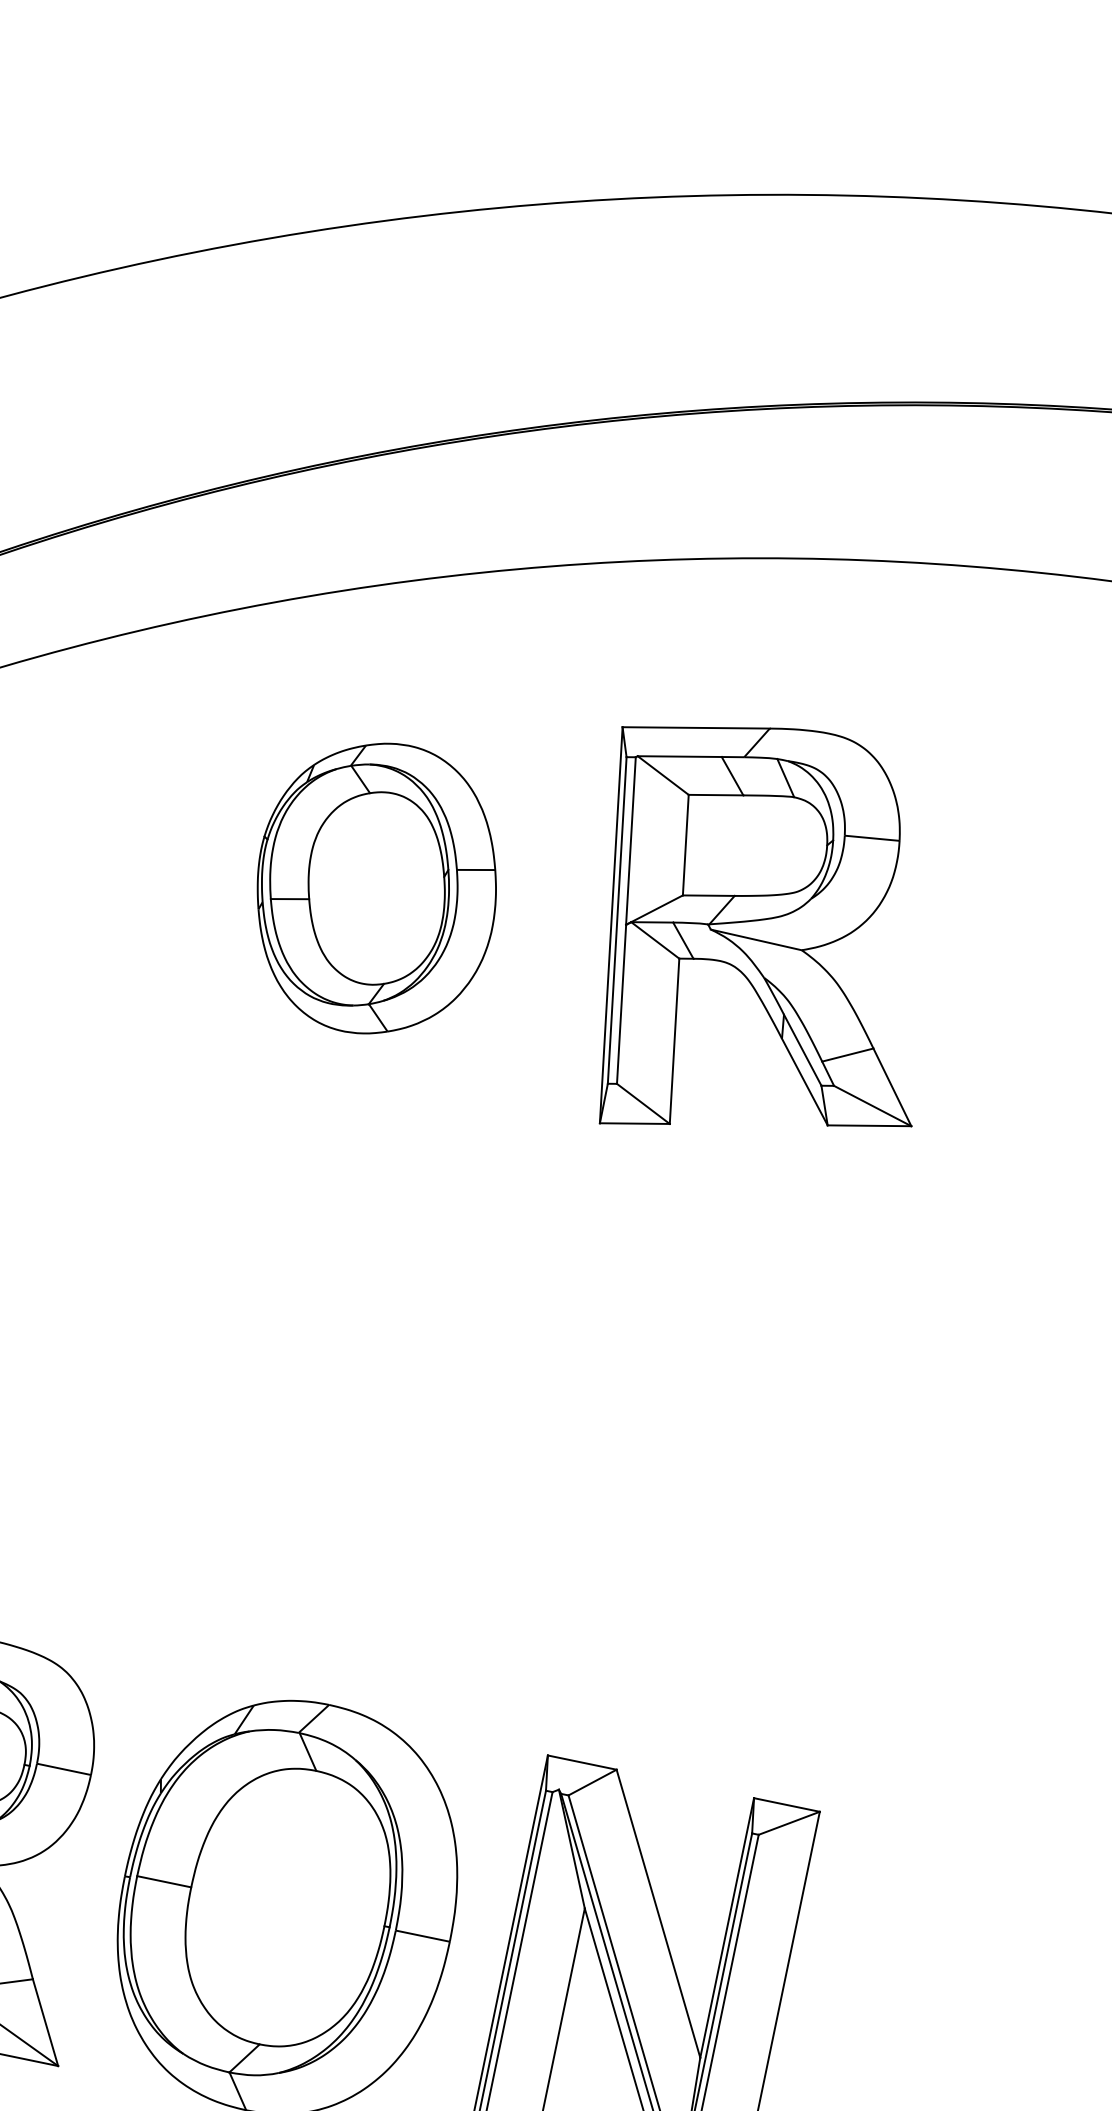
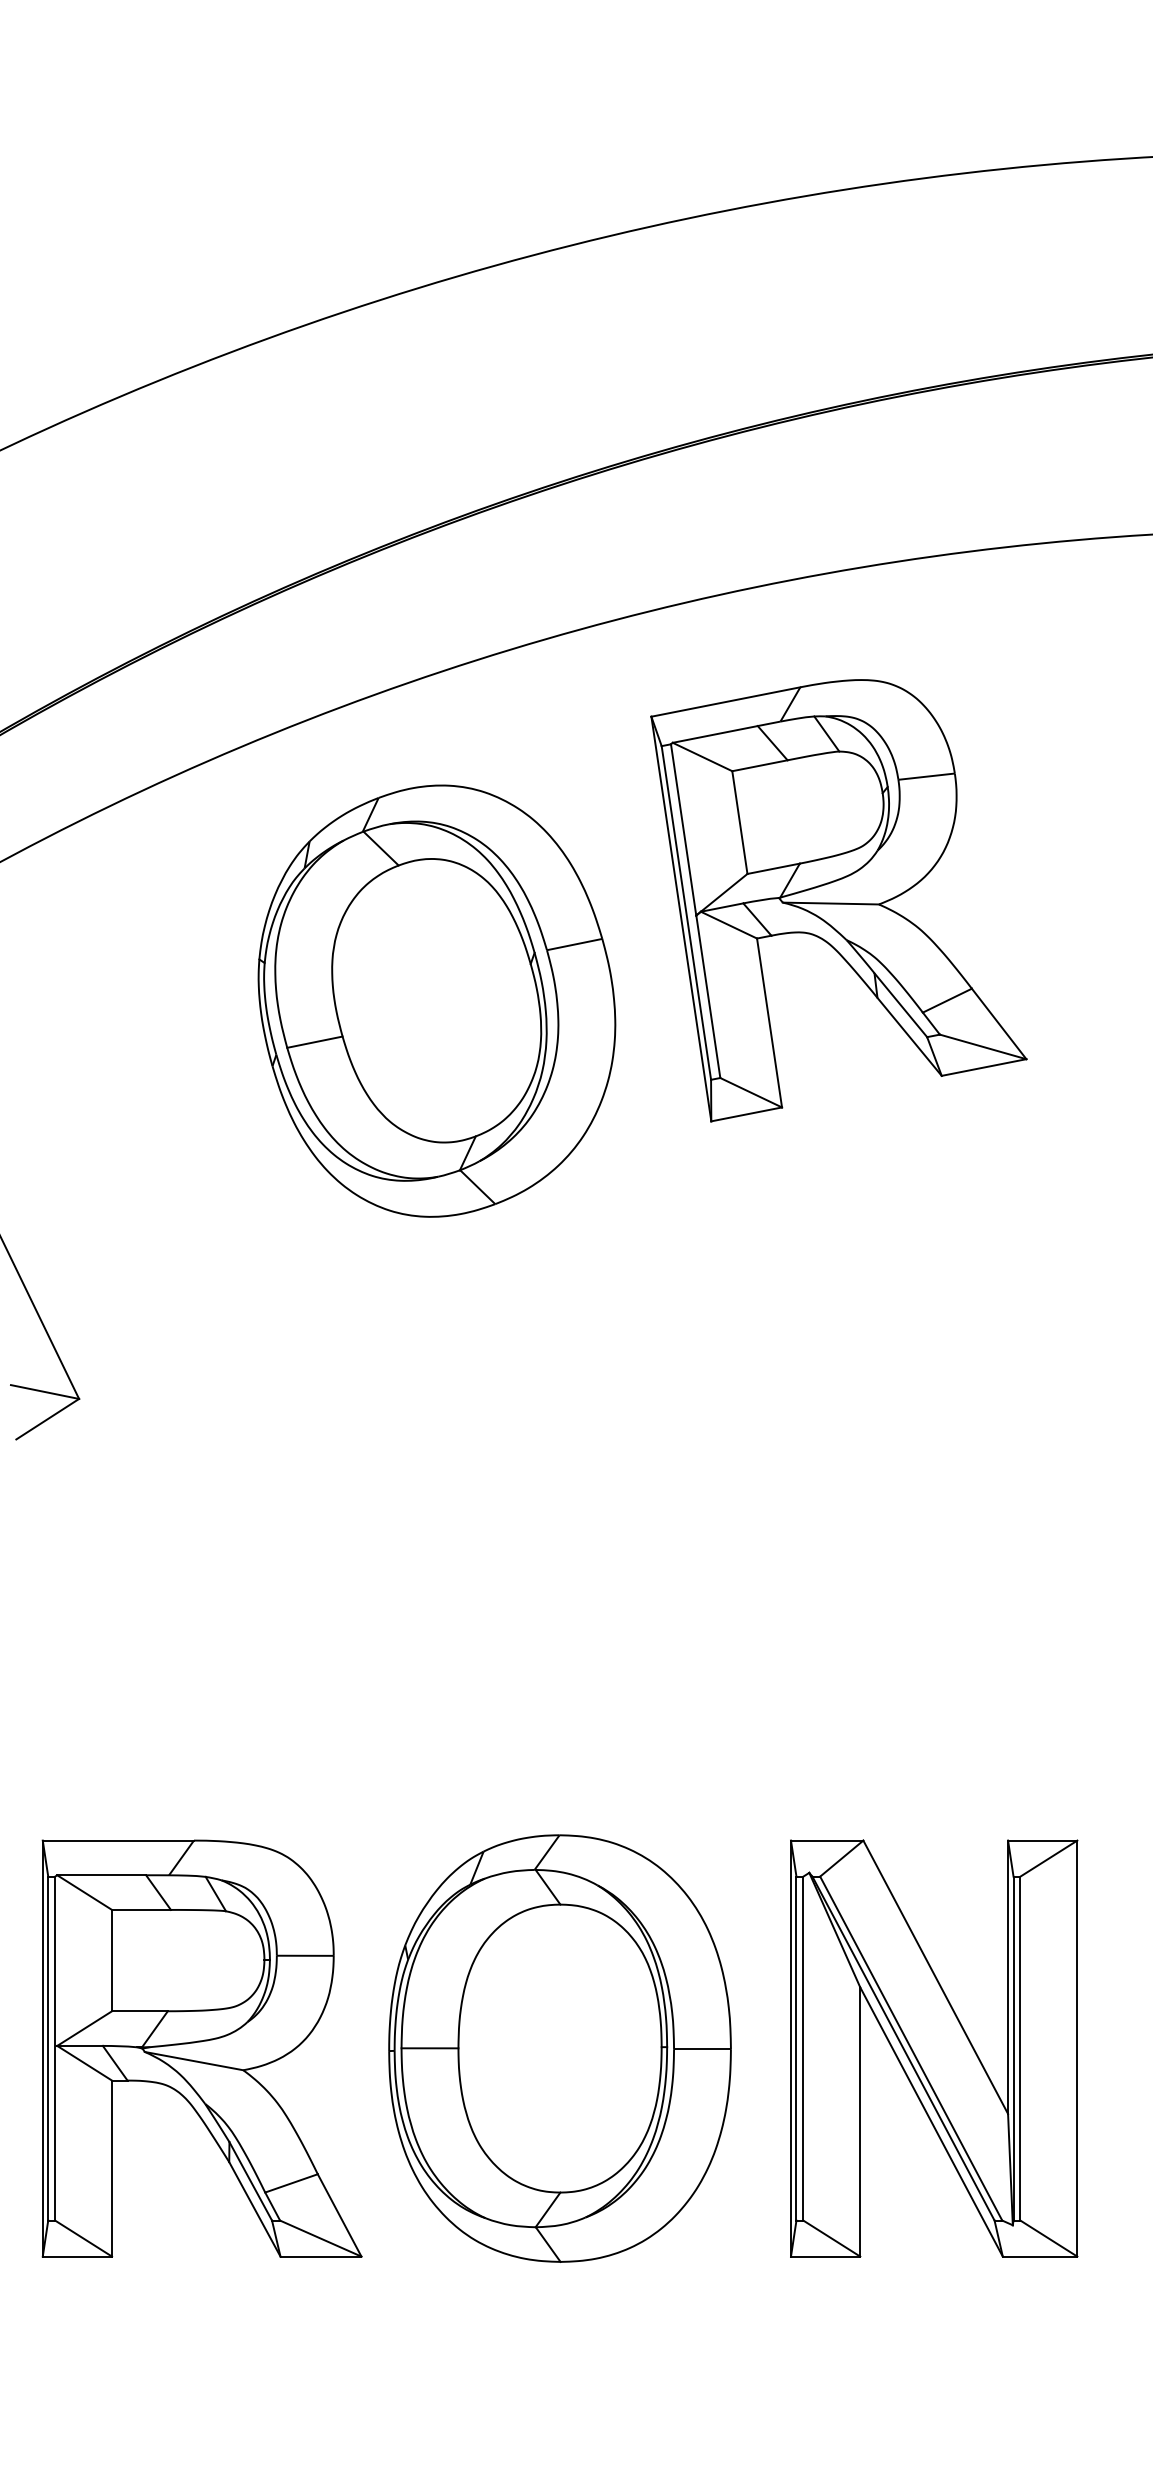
part: (376, 887) -> (436, 1000), size x1.43
part: (764, 938) -> (838, 900), moved

